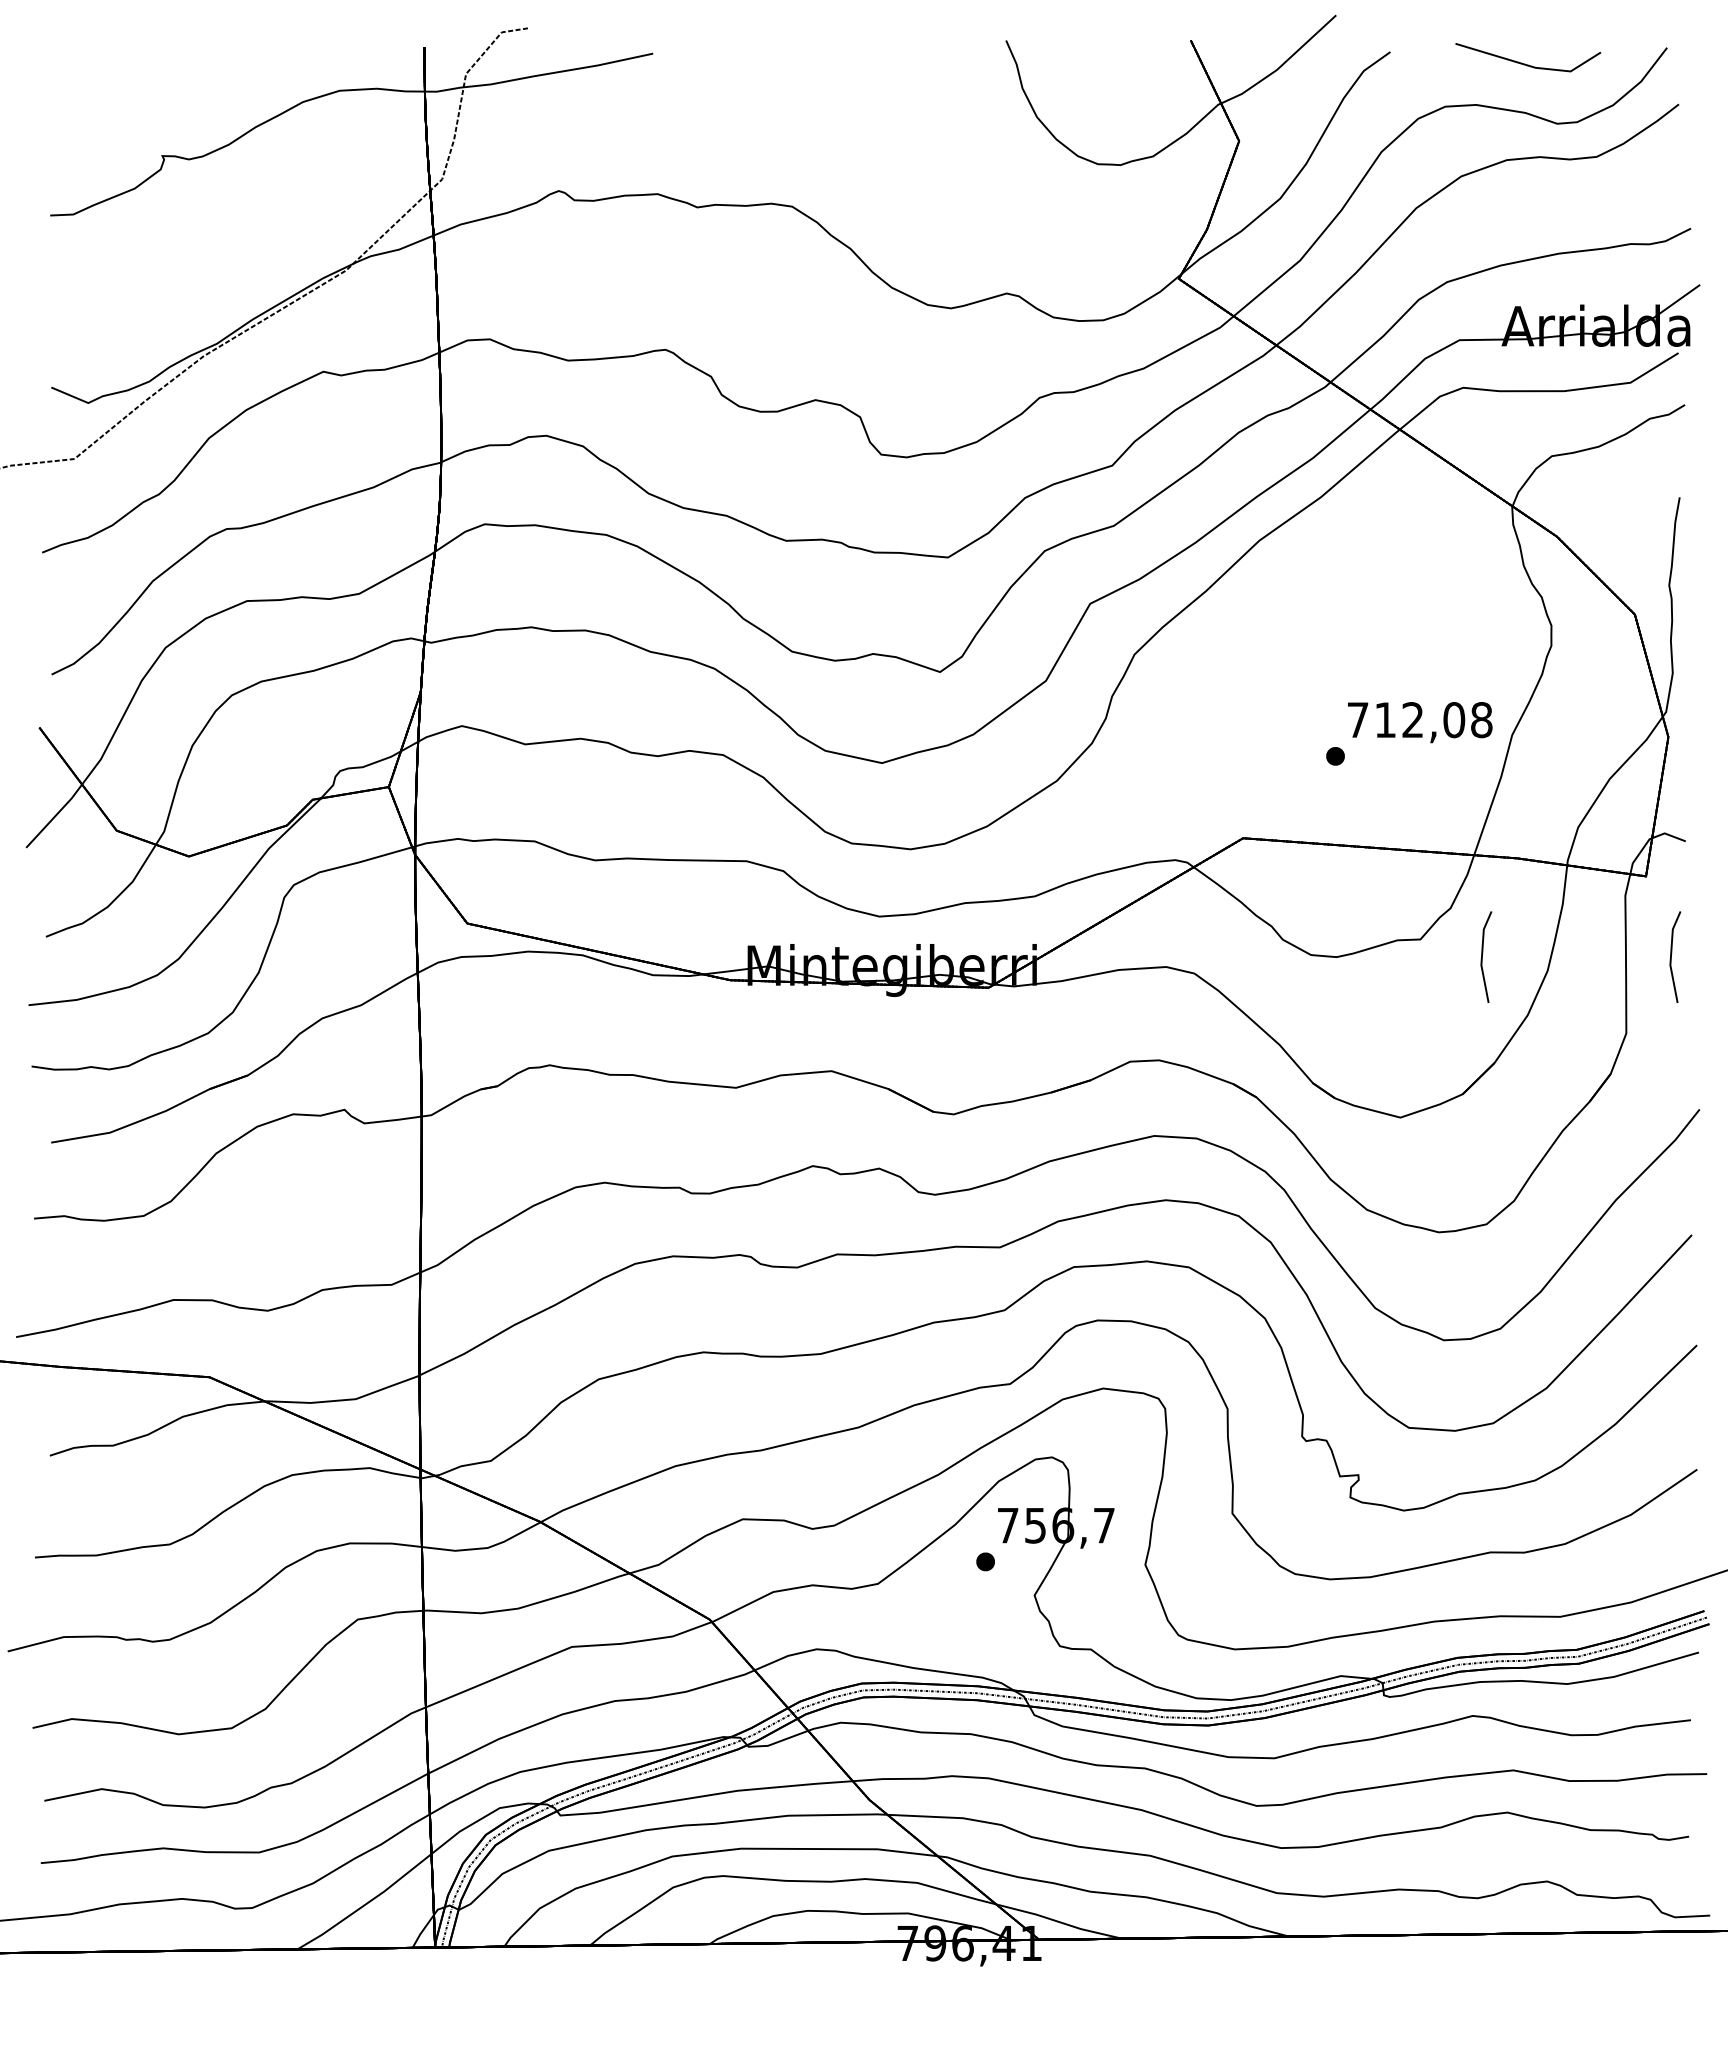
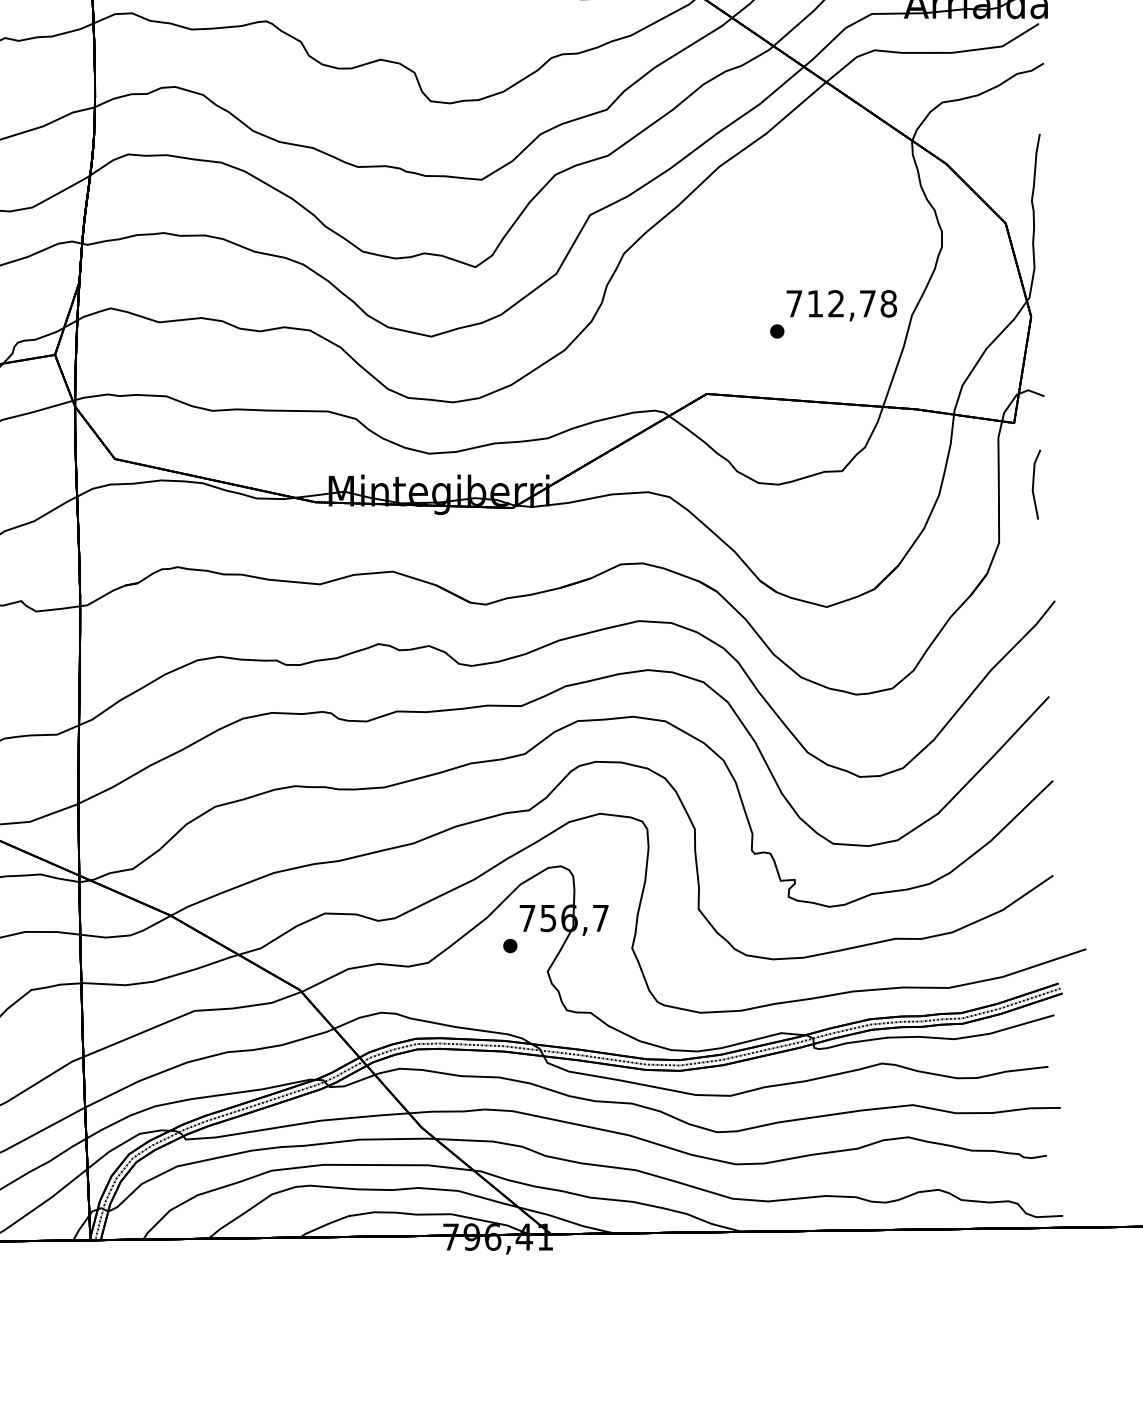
text: (1454, 720) -> (868, 304), 712,08 -> 712,78
part: (1486, 956) -> (892, 484), removed

